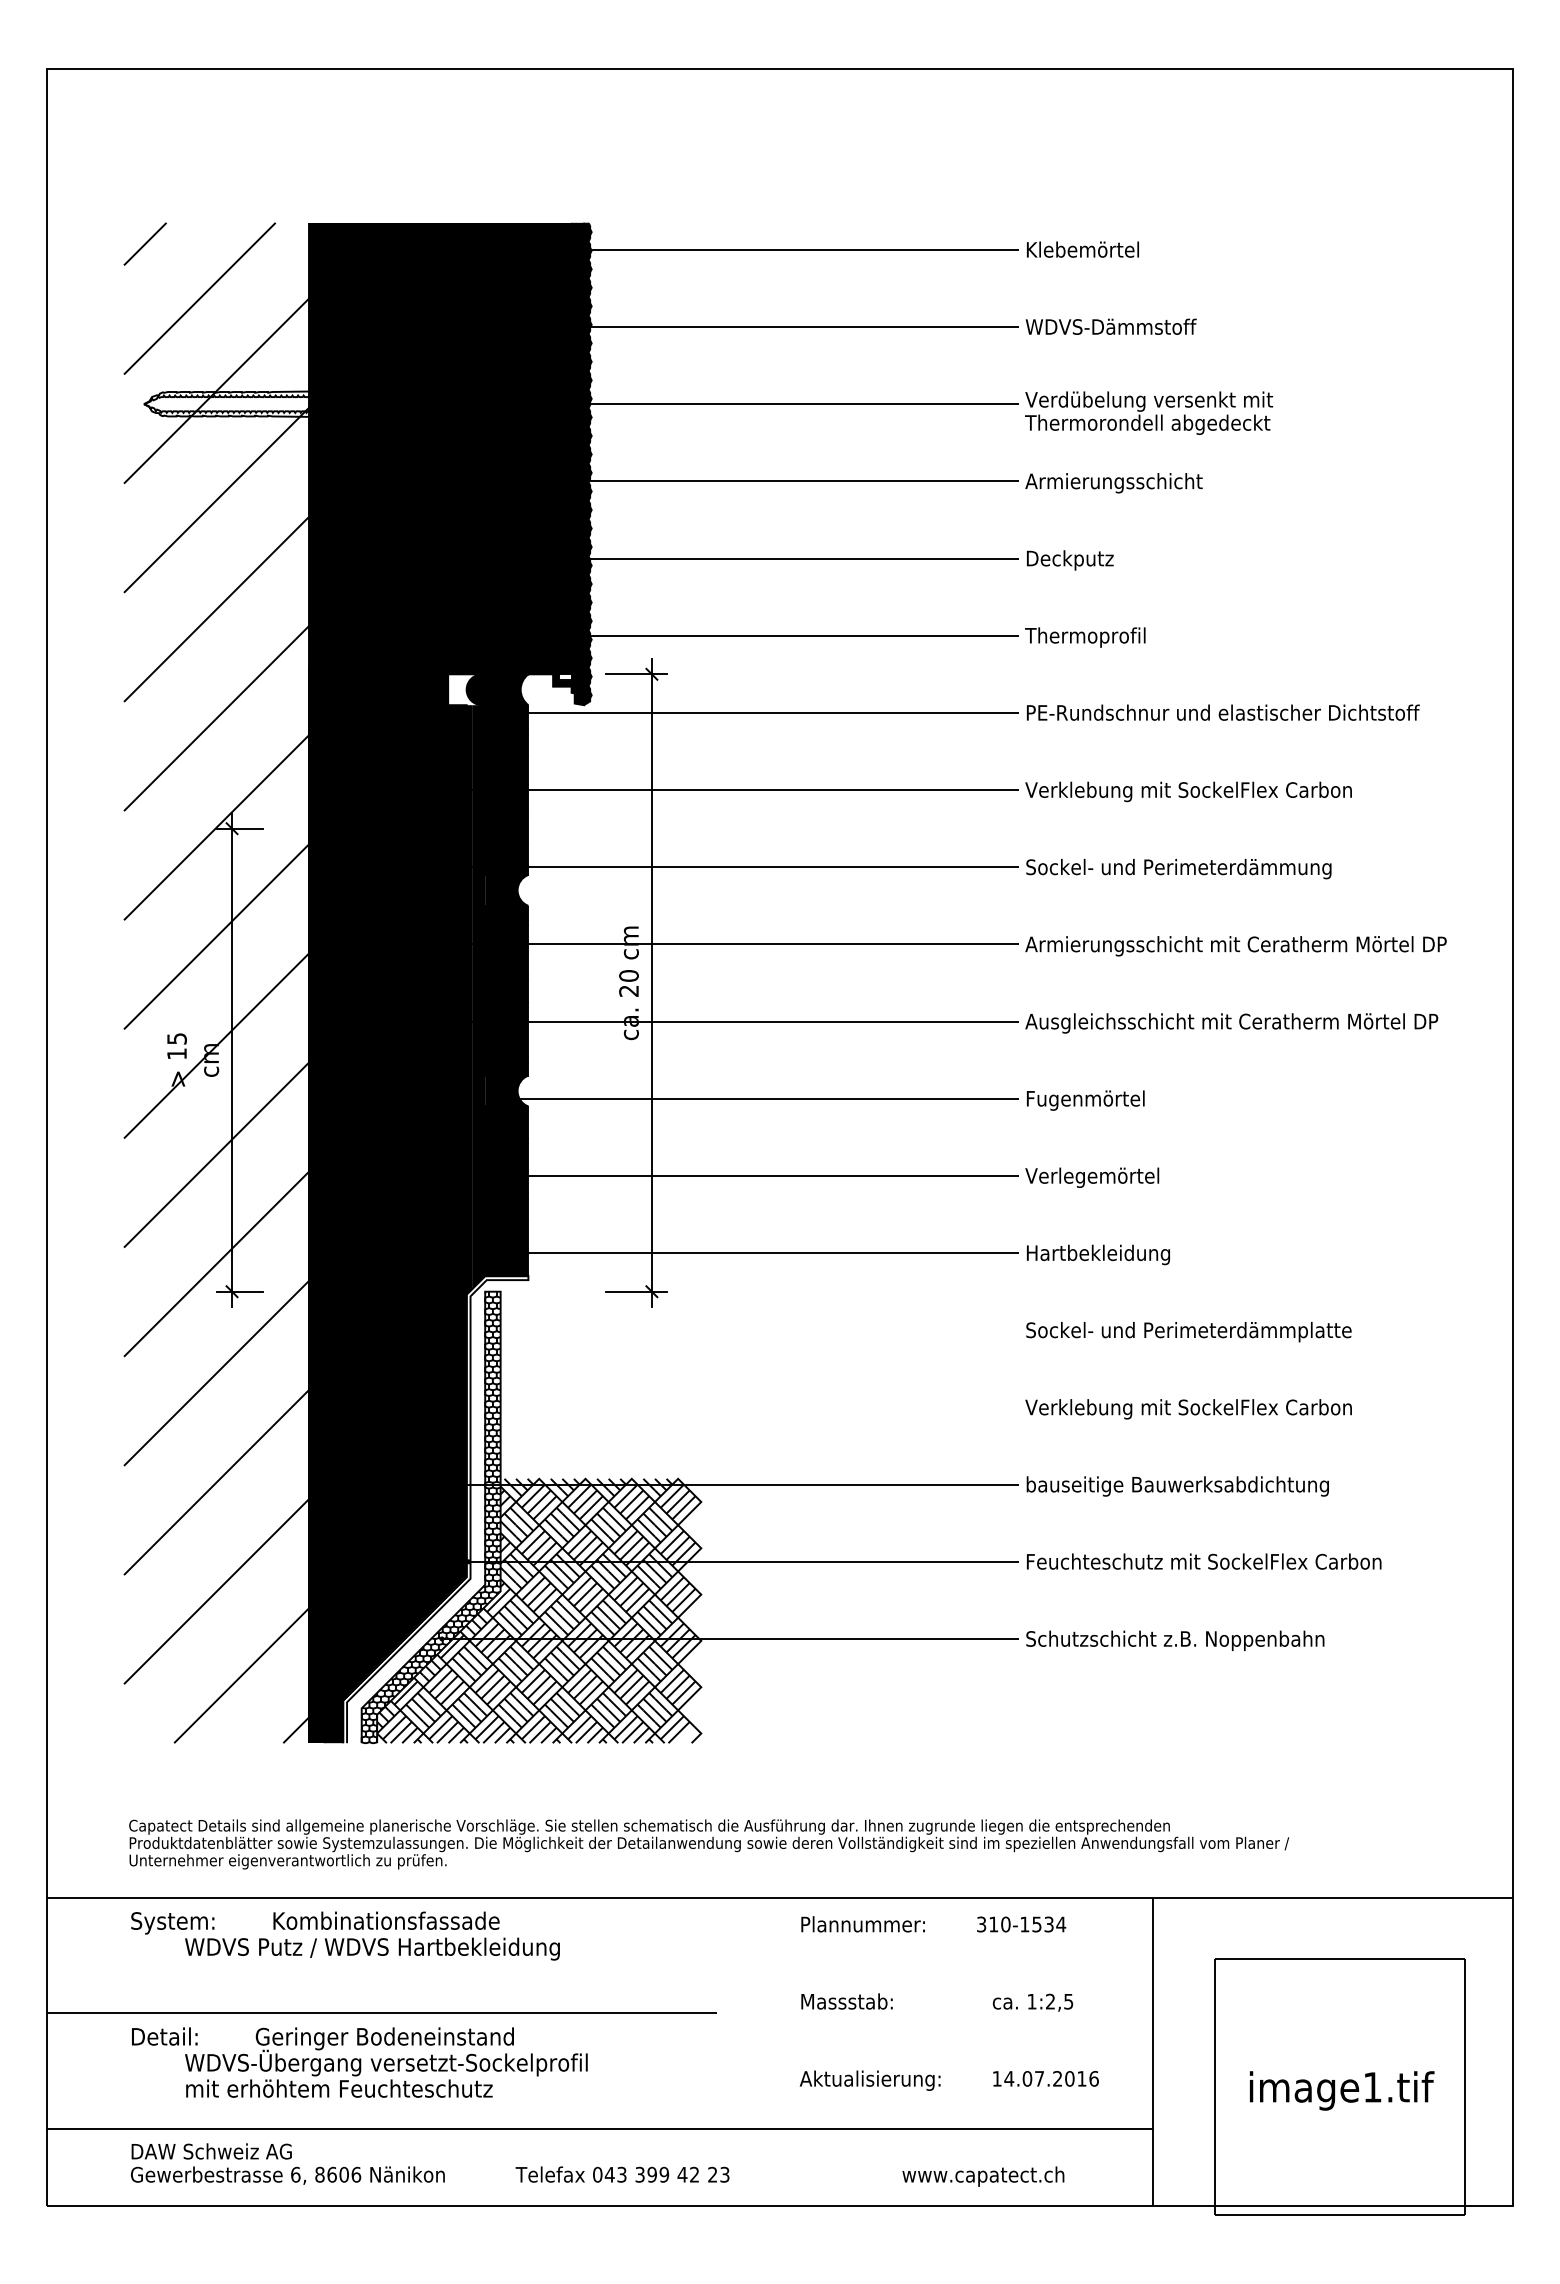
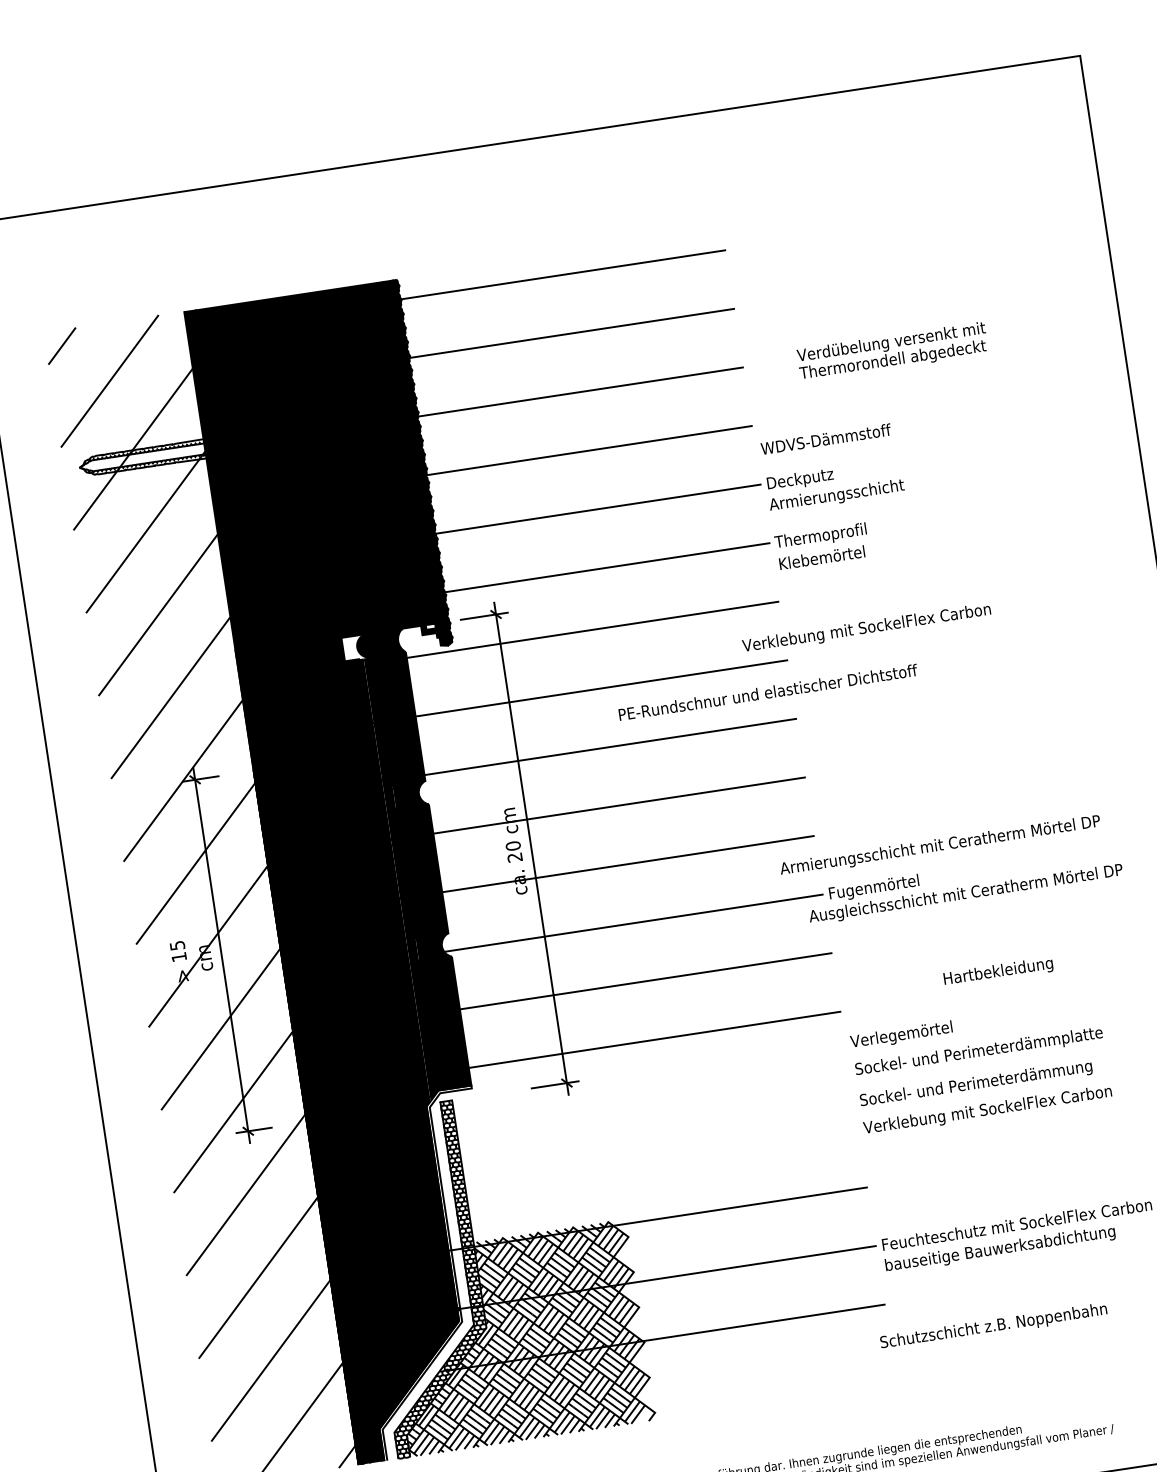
text: (1082, 249) -> (821, 557), moved
text: (1110, 326) -> (825, 439), moved
text: (1149, 412) -> (892, 351), moved
text: (1113, 483) -> (836, 496), moved
text: (1223, 712) -> (768, 692), moved
text: (1188, 791) -> (866, 628), moved
text: (1178, 869) -> (975, 1084), moved
text: (1235, 946) -> (939, 846), moved
text: (1231, 1023) -> (965, 894), moved
text: (1092, 1177) -> (901, 1035), moved
text: (1098, 1254) -> (998, 971), moved
text: (1177, 1486) -> (1000, 1249), moved
text: (1175, 1640) -> (993, 1326), moved

